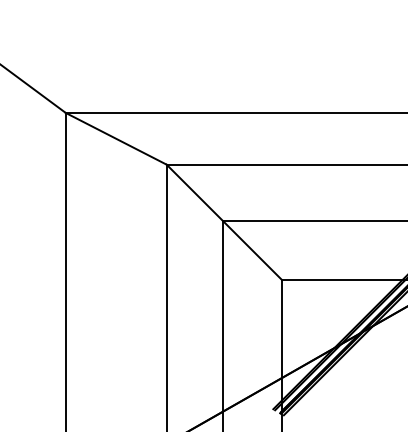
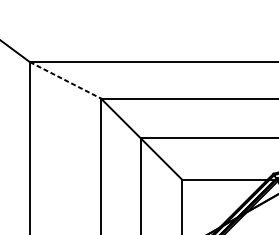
line: (116, 138) -> (65, 80), solid -> dashed

